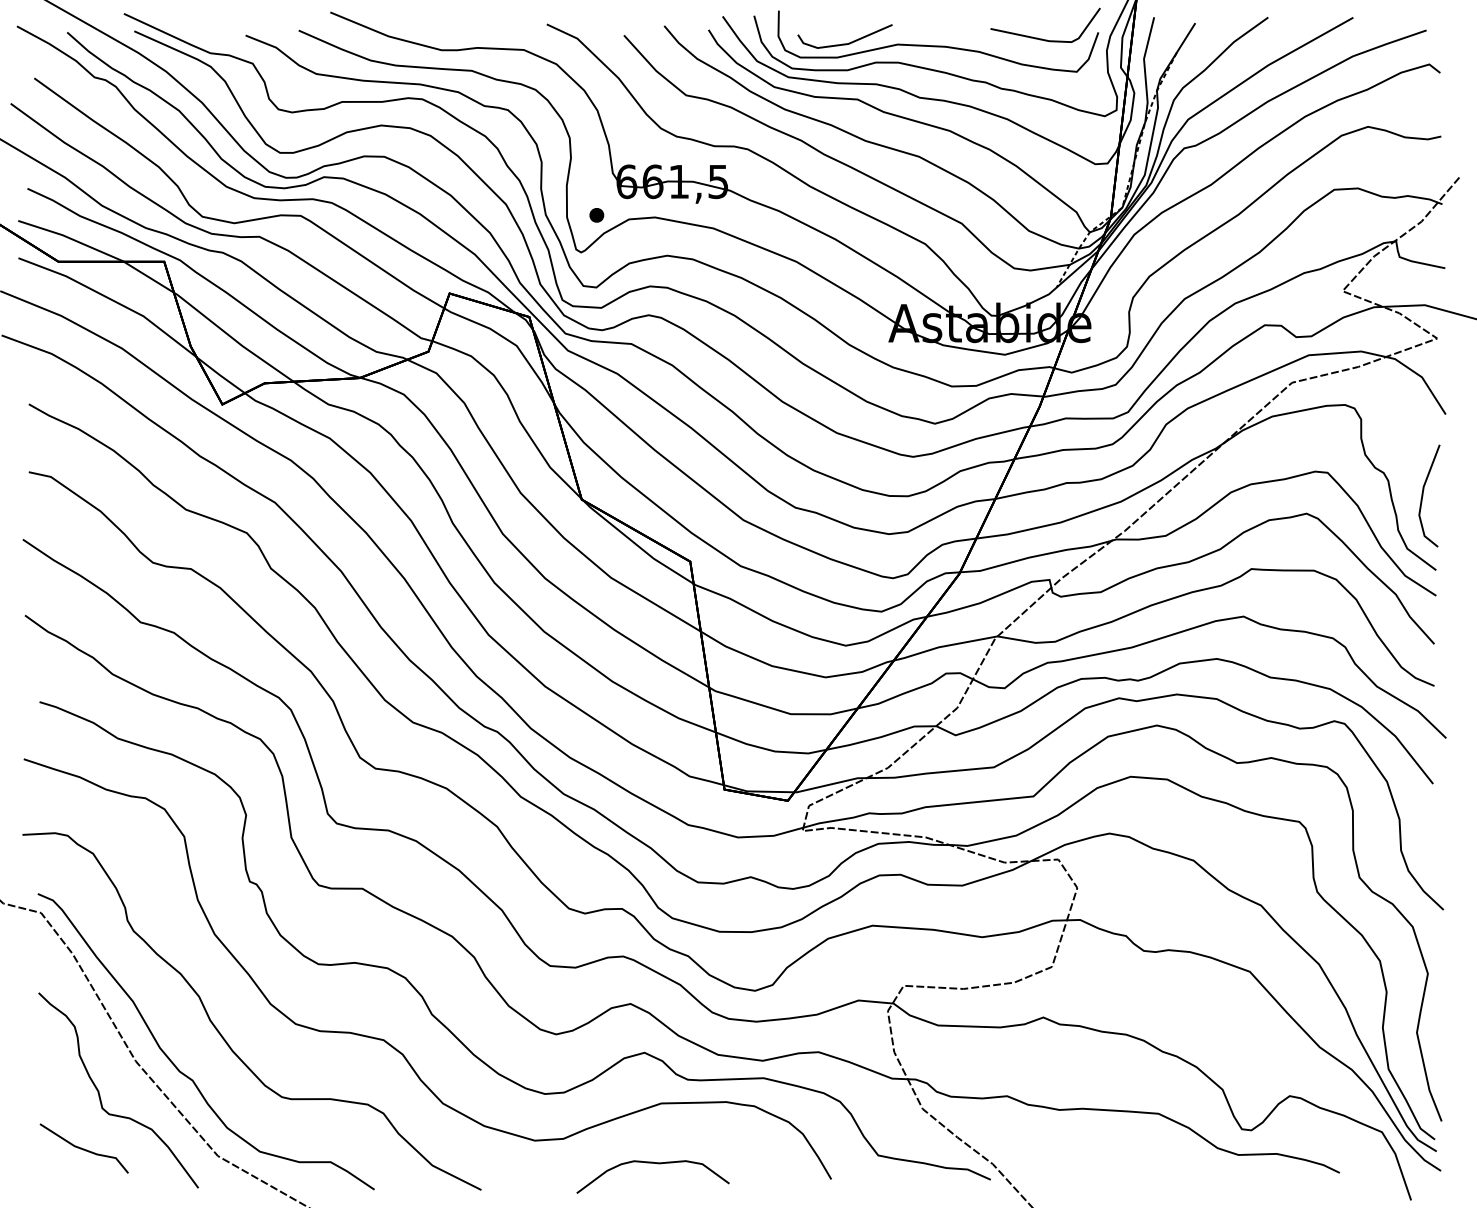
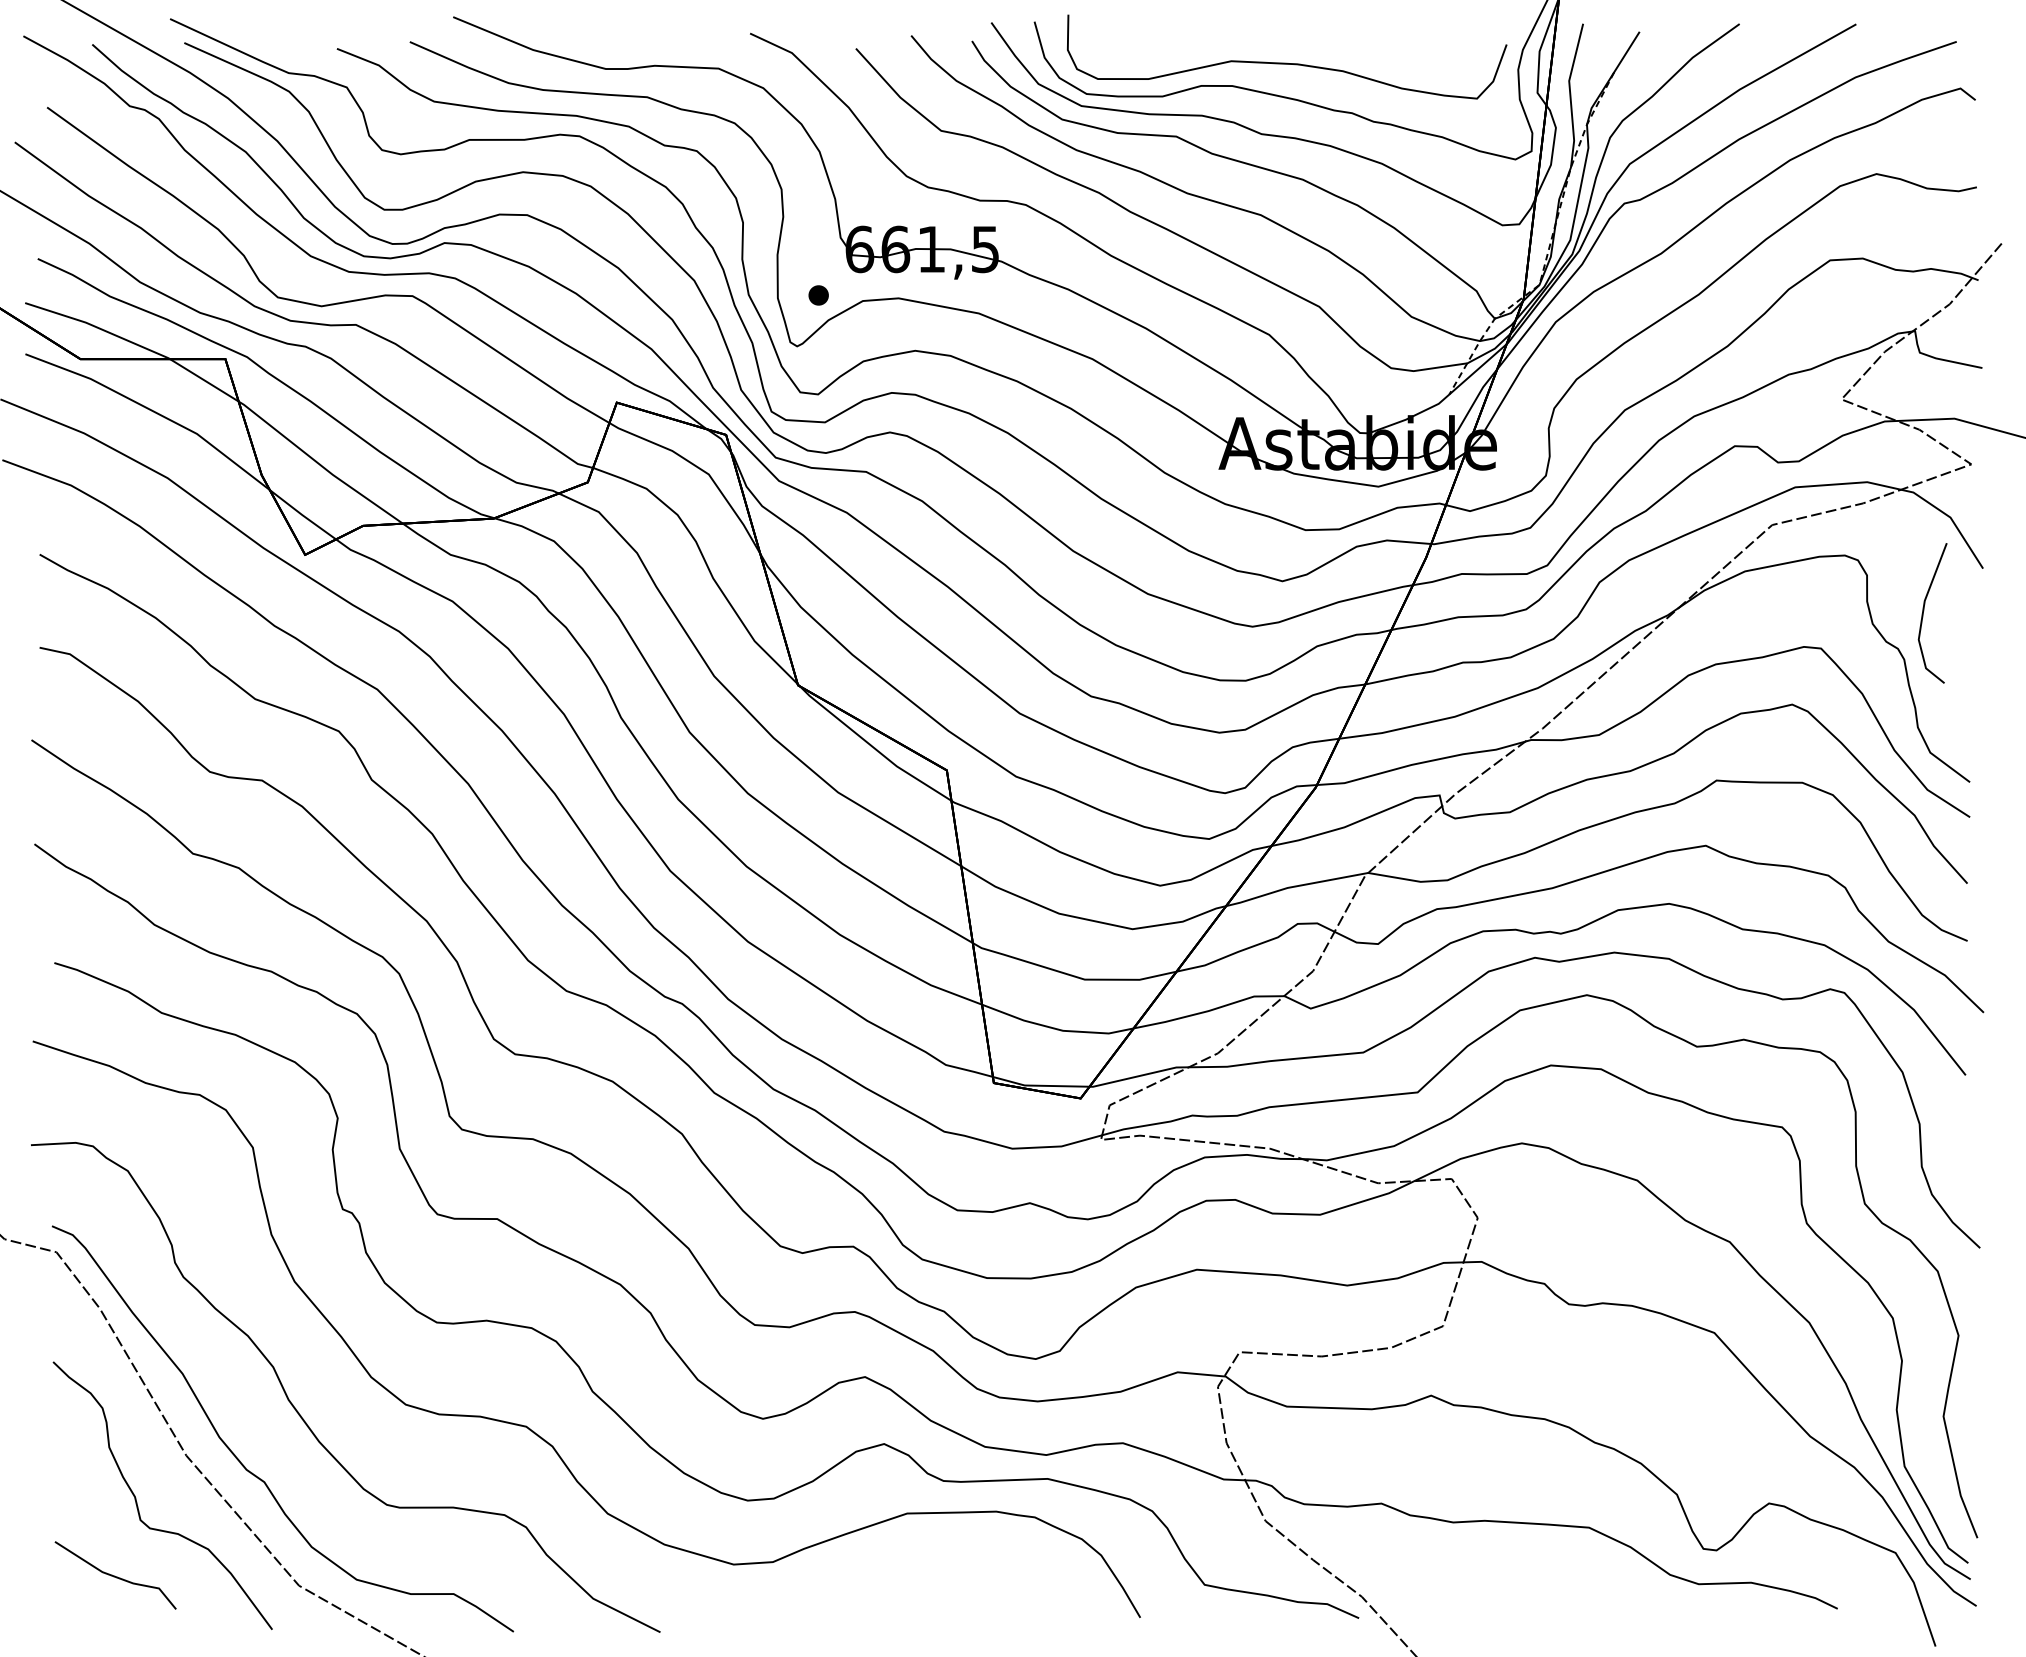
line: (1042, 38) -> (1430, 53), removed
line: (846, 43) -> (1160, 59), removed
line: (1423, 493) -> (1924, 610), moved
curve: (655, 1163) -> (898, 1596), removed

